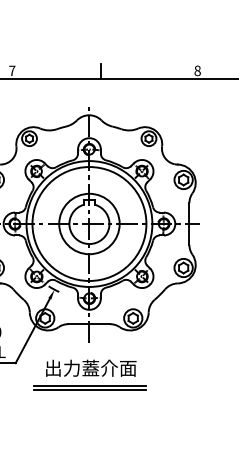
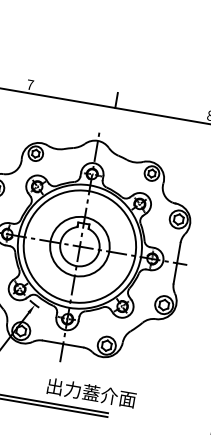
text: (91, 367) -> (92, 392), moved

